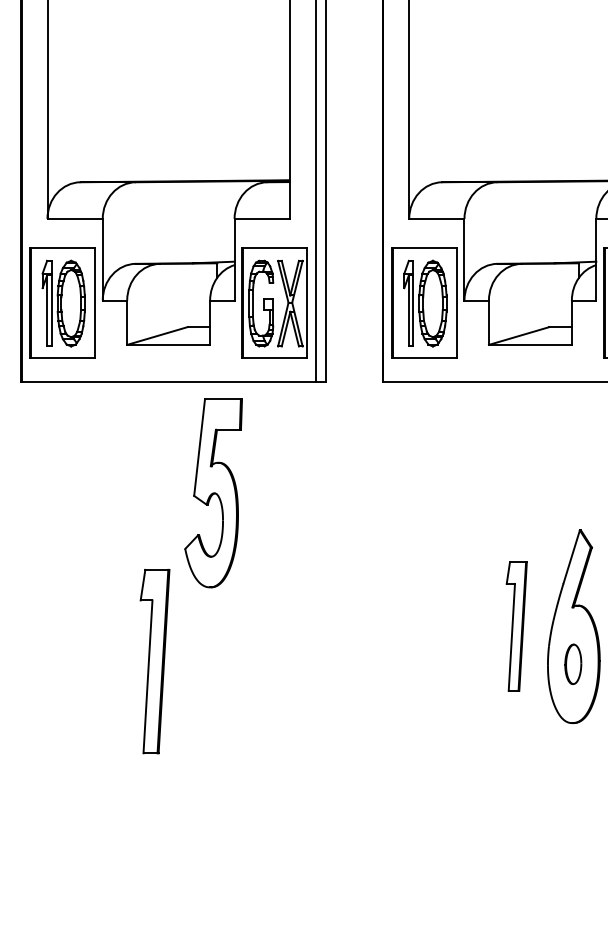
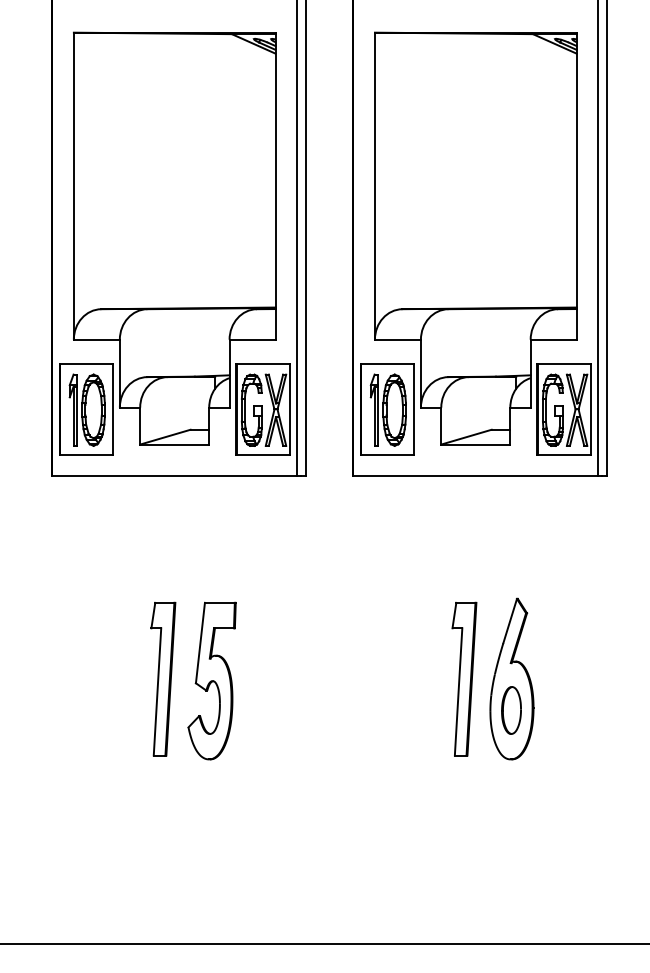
part: (212, 492) -> (211, 680), moved
part: (516, 625) -> (464, 678), size x1.43
part: (155, 660) -> (163, 678), moved
part: (573, 664) -> (511, 710), size x1.43

